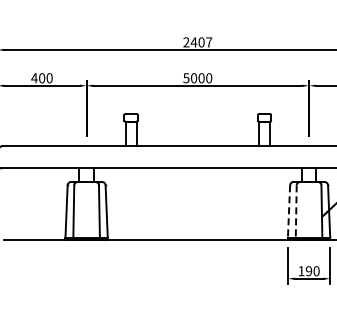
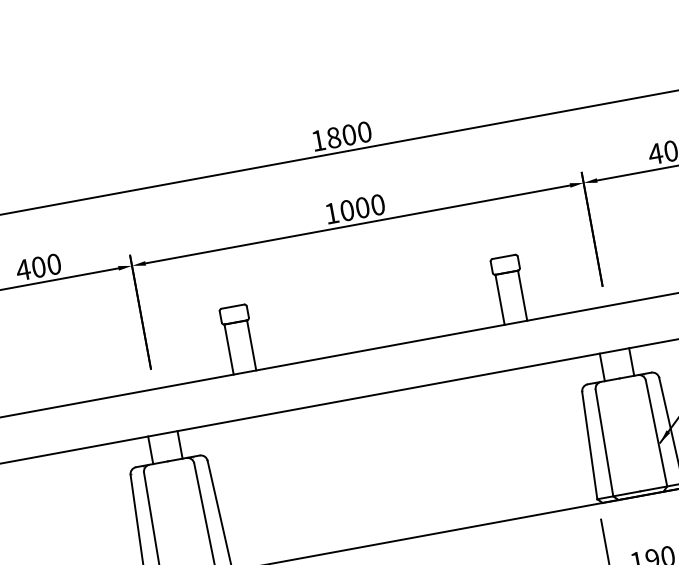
text: (197, 42) -> (341, 136), 2407 -> 1800
text: (186, 78) -> (332, 213), 5000 -> 1000
line: (289, 212) -> (591, 447), dashed -> solid
line: (296, 212) -> (605, 444), dashed -> solid

